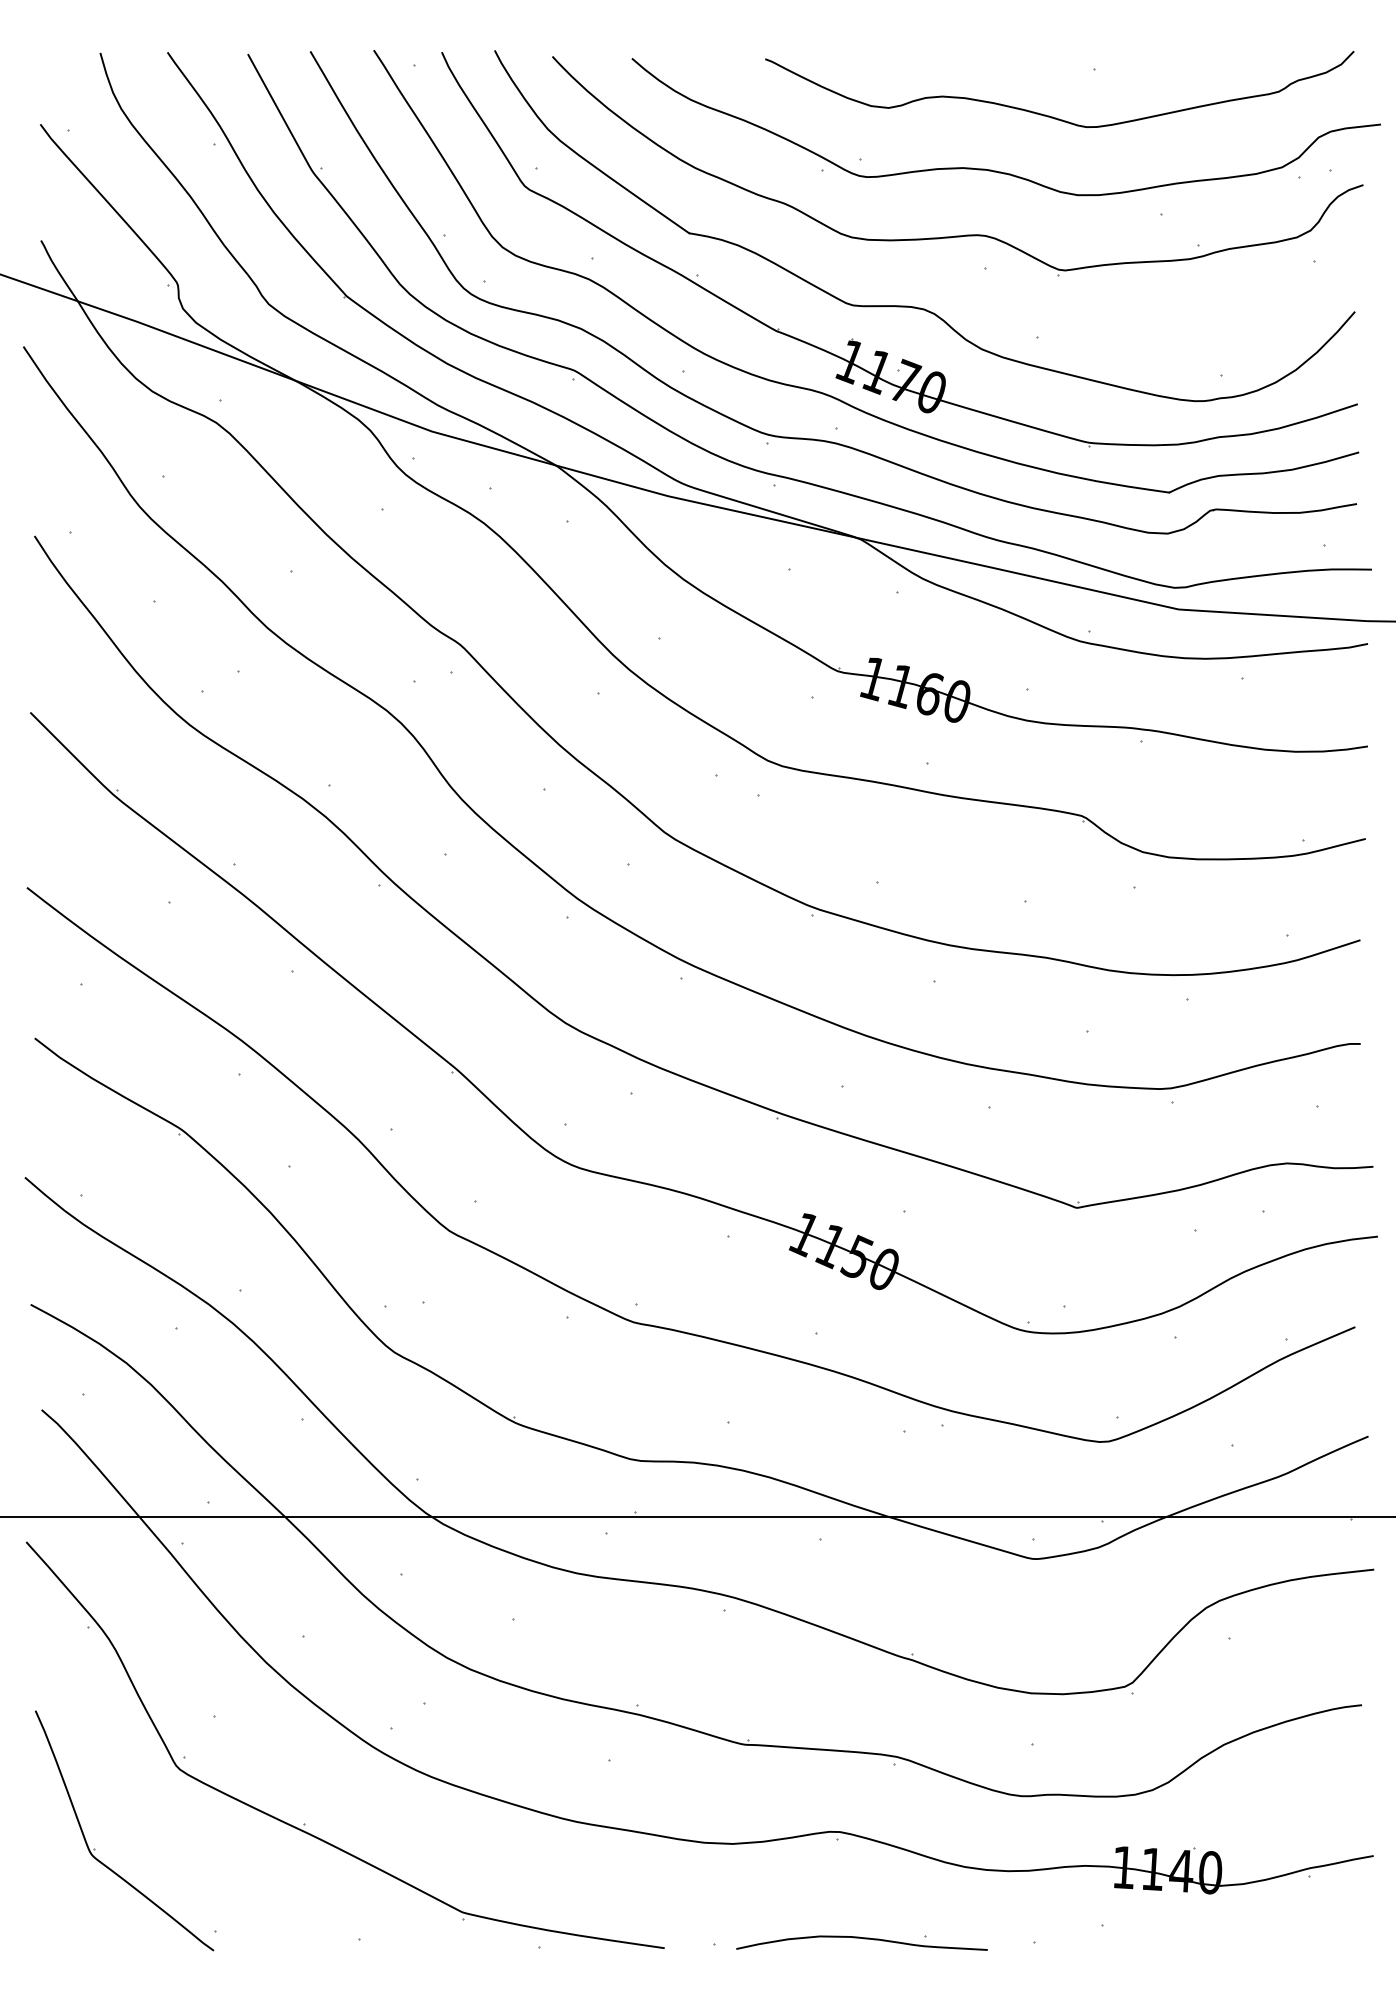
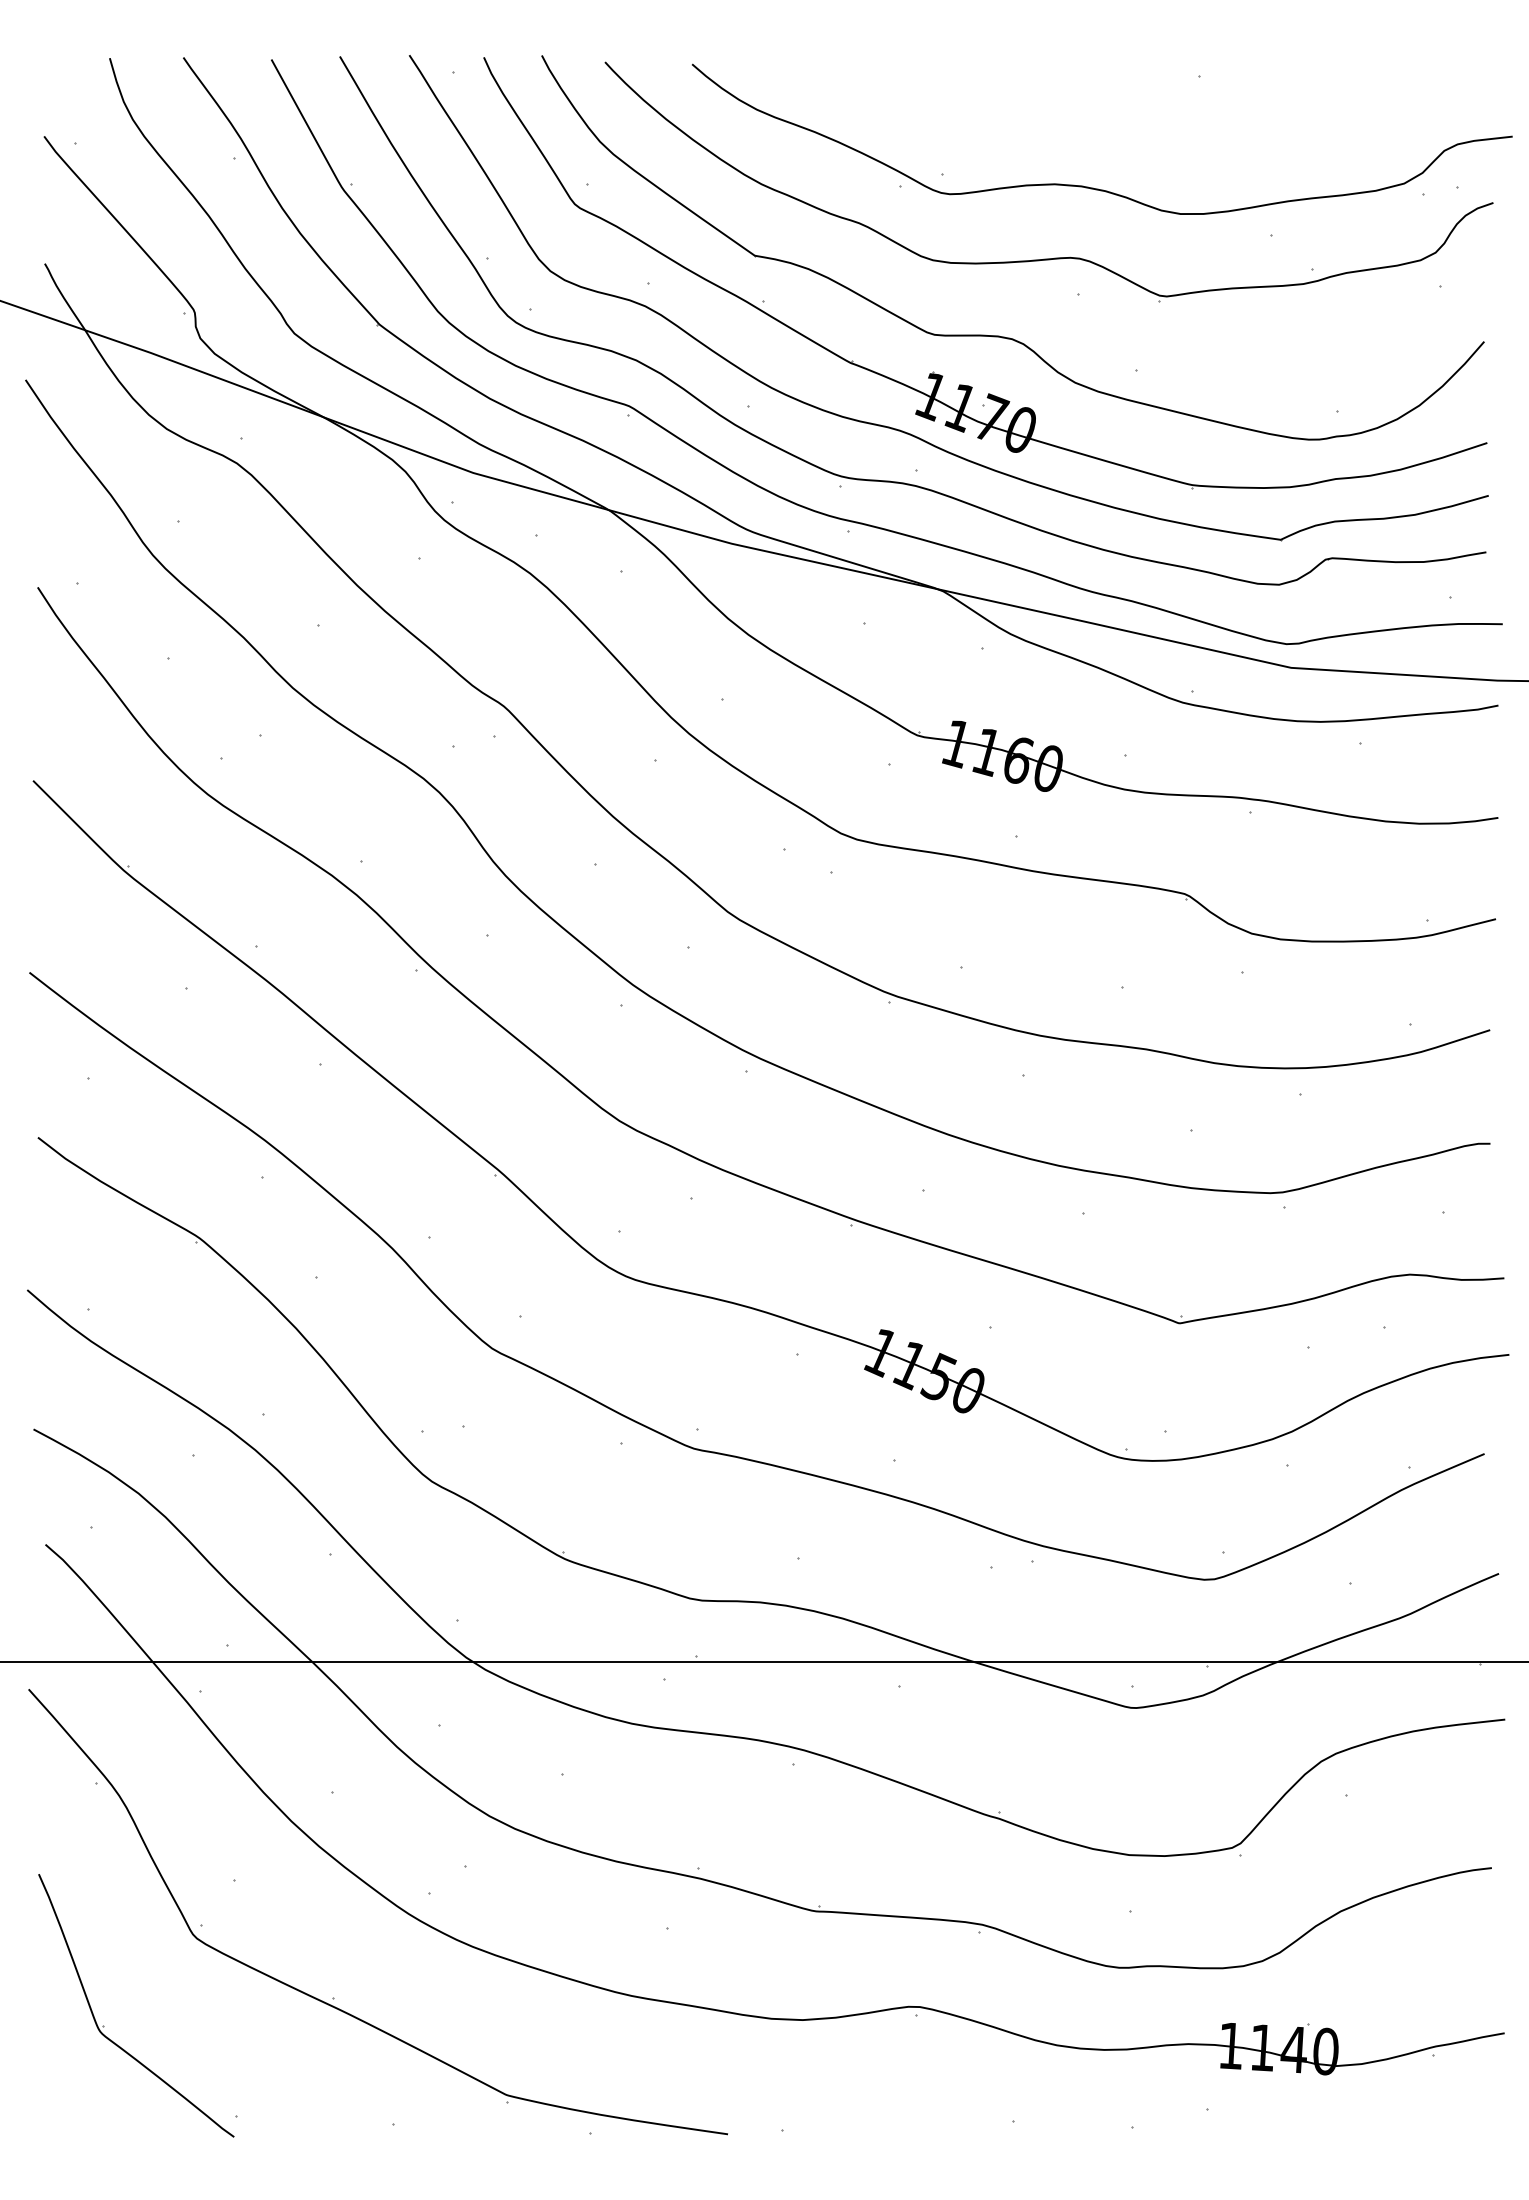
curve: (1051, 116) -> (1151, 127), removed
curve: (862, 1939) -> (944, 2124), removed

